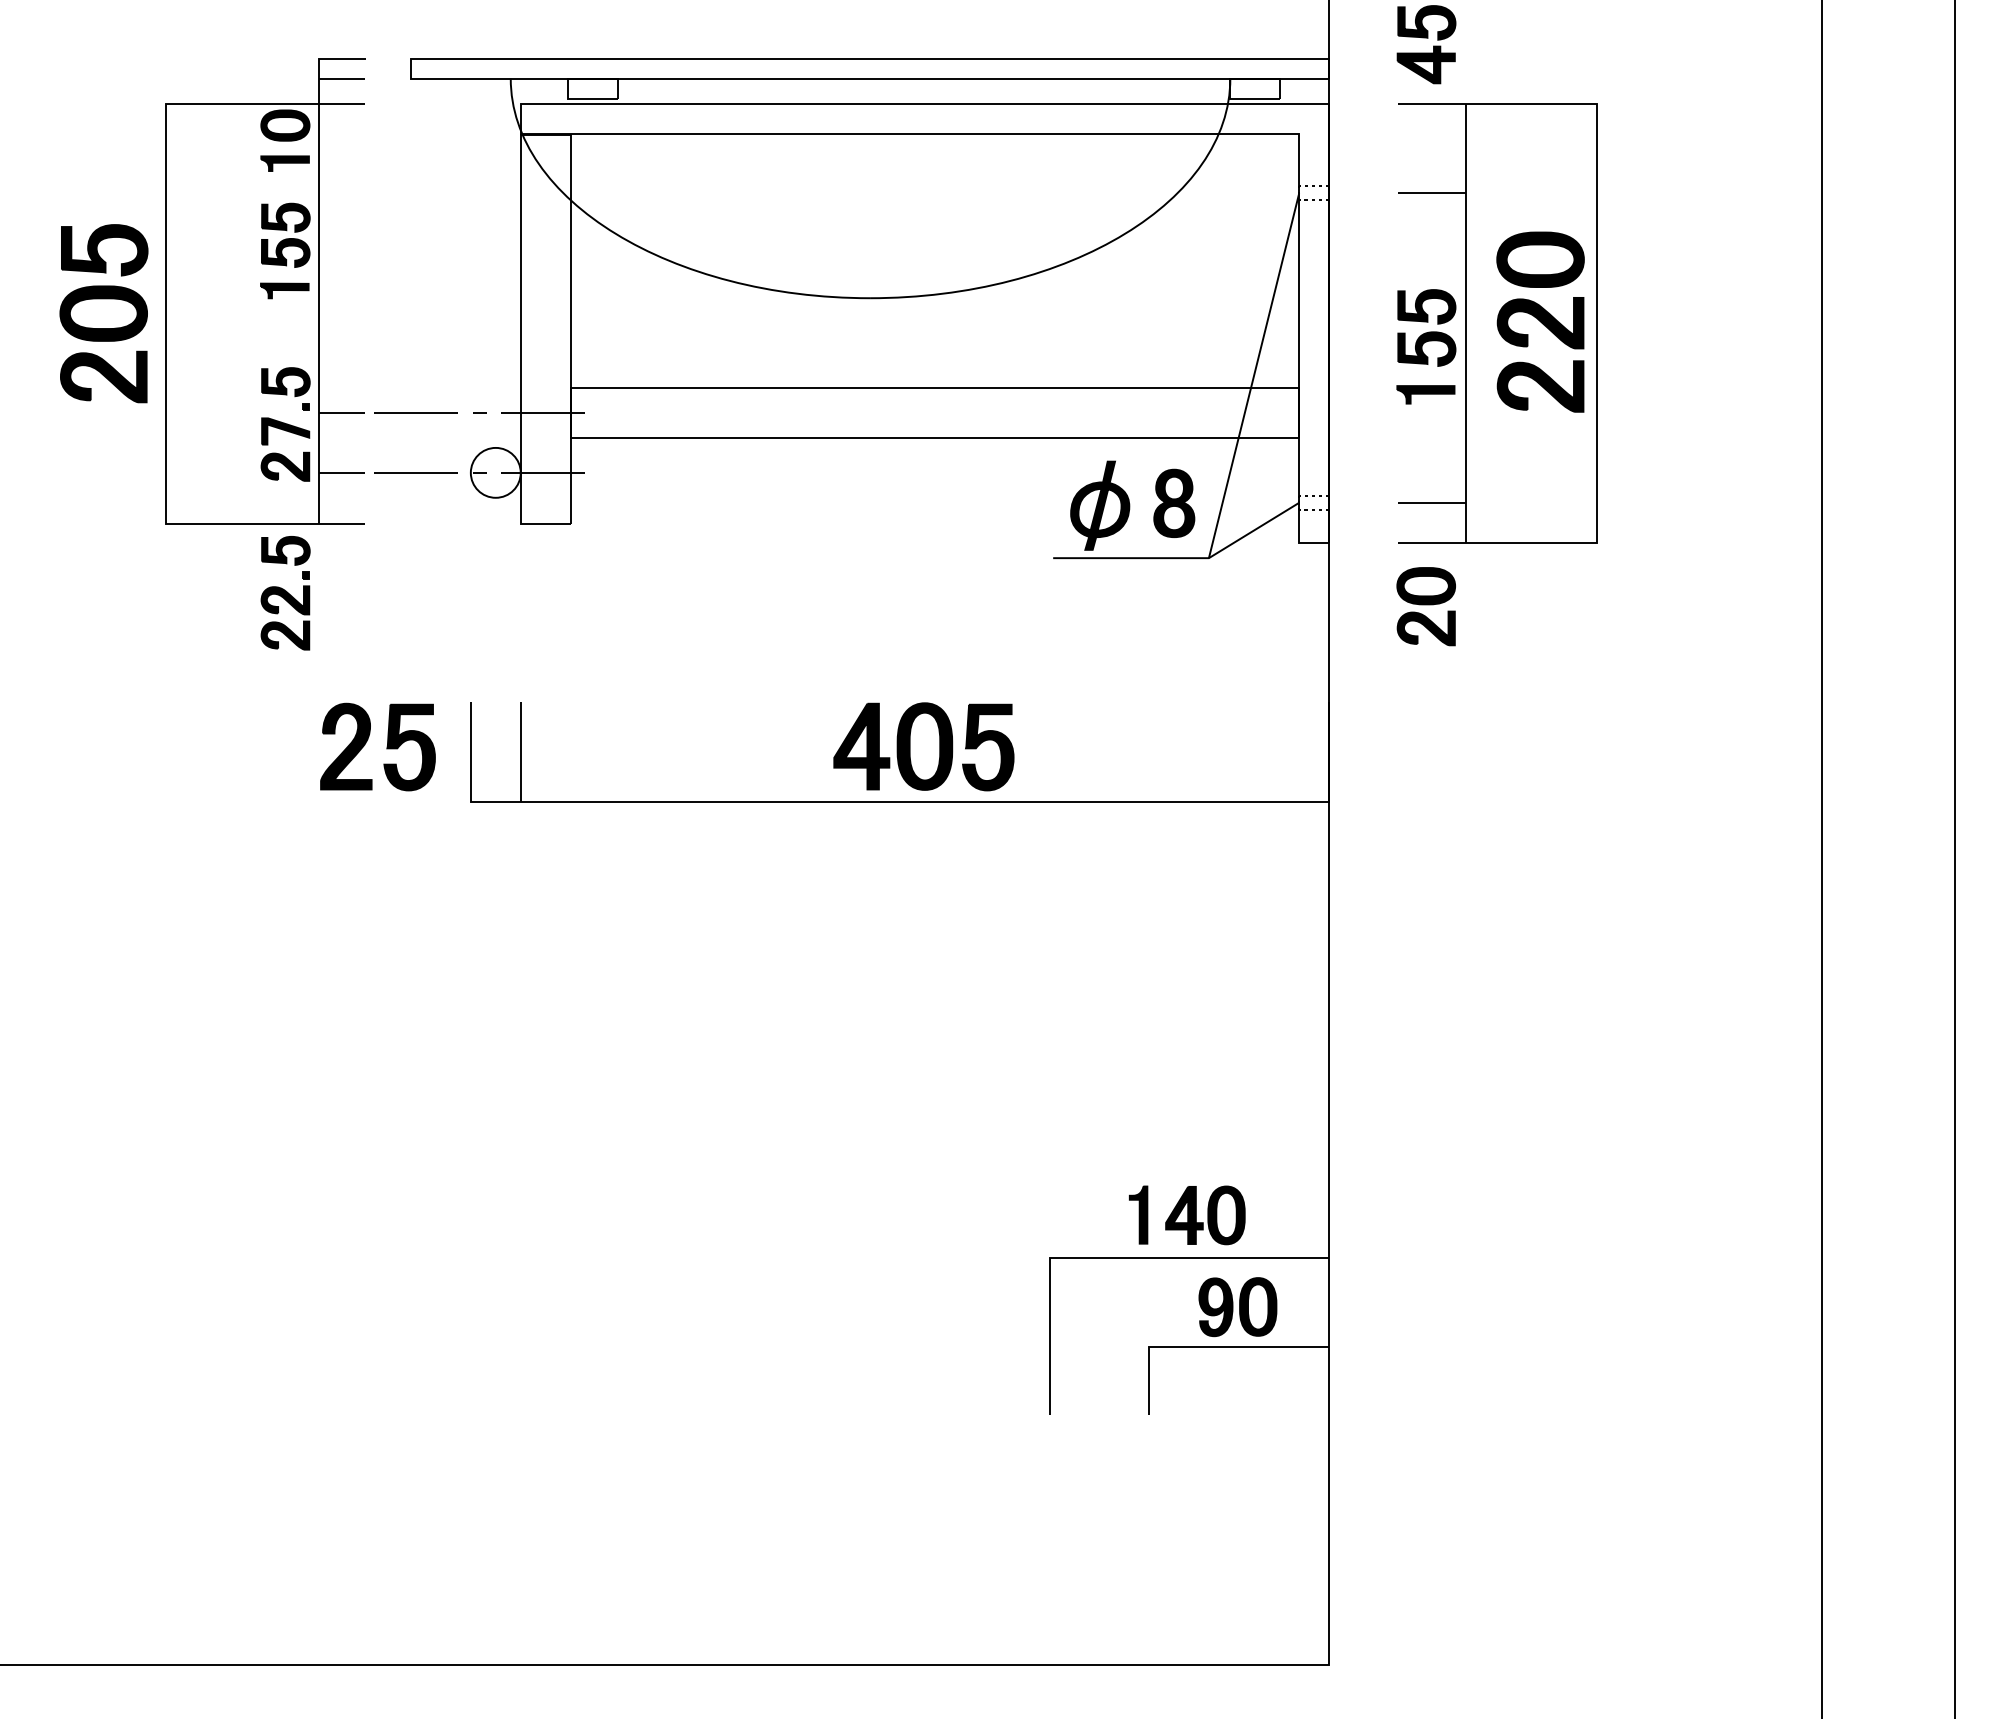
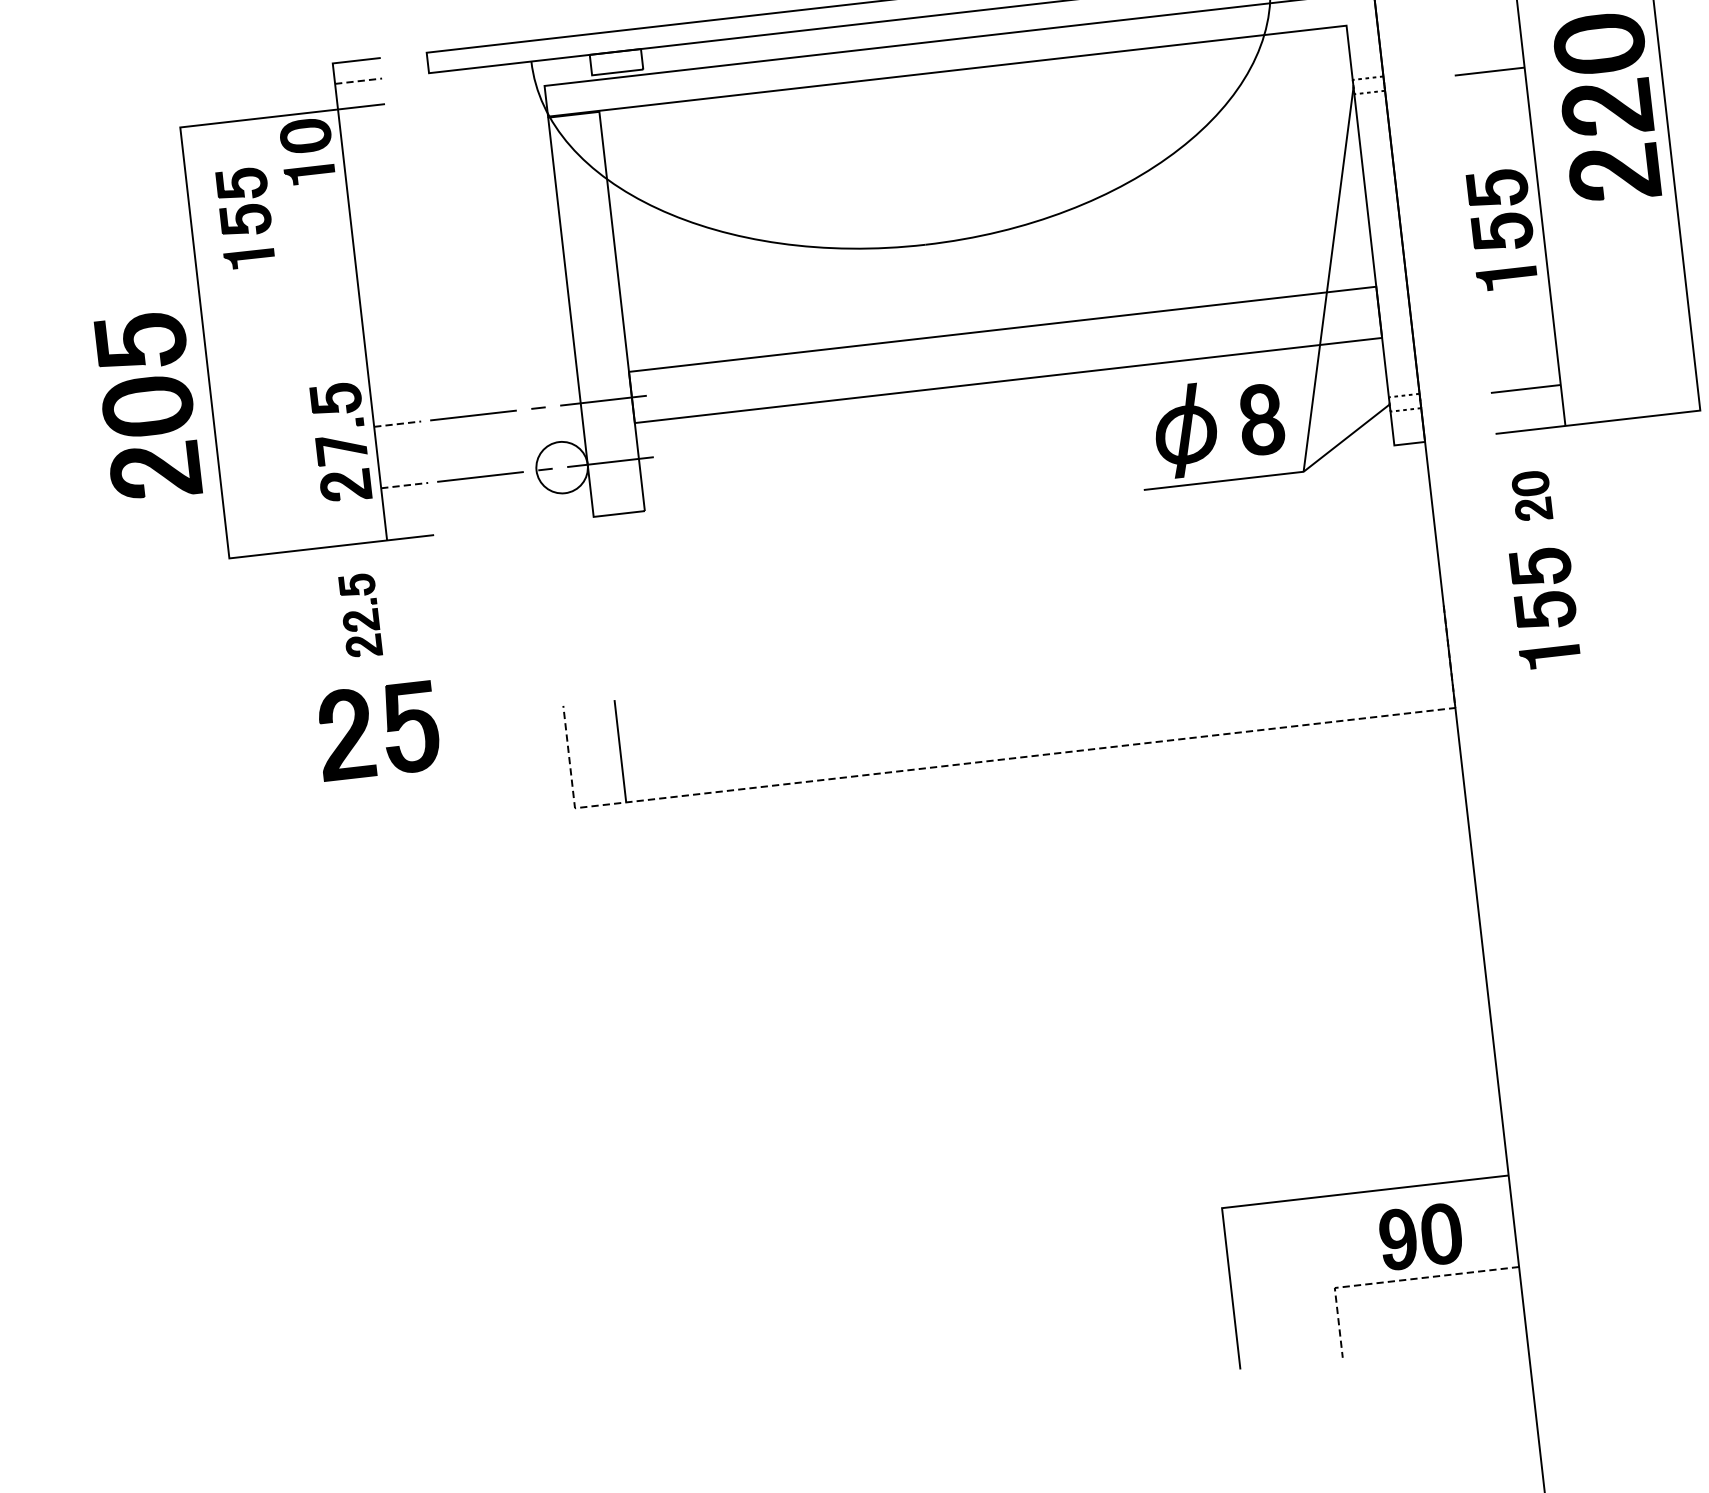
line: (342, 78) -> (358, 81), solid -> dashed
part: (285, 250) -> (245, 217), moved
part: (103, 313) -> (147, 406), moved
part: (1540, 321) -> (1606, 107), moved
line: (342, 412) -> (397, 423), solid -> dashed
line: (342, 472) -> (404, 485), solid -> dashed
part: (285, 593) -> (360, 615), size x0.7
part: (1425, 606) -> (1531, 496), size x0.6
part: (1426, 715) -> (1545, 607), added
part: (386, 746) -> (386, 729), moved
part: (923, 746) -> (1032, 698), removed
line: (899, 802) -> (1014, 758), solid -> dashed
part: (1187, 1215) -> (1358, 1148), removed
line: (1204, 1347) -> (1391, 1281), solid -> dashed

